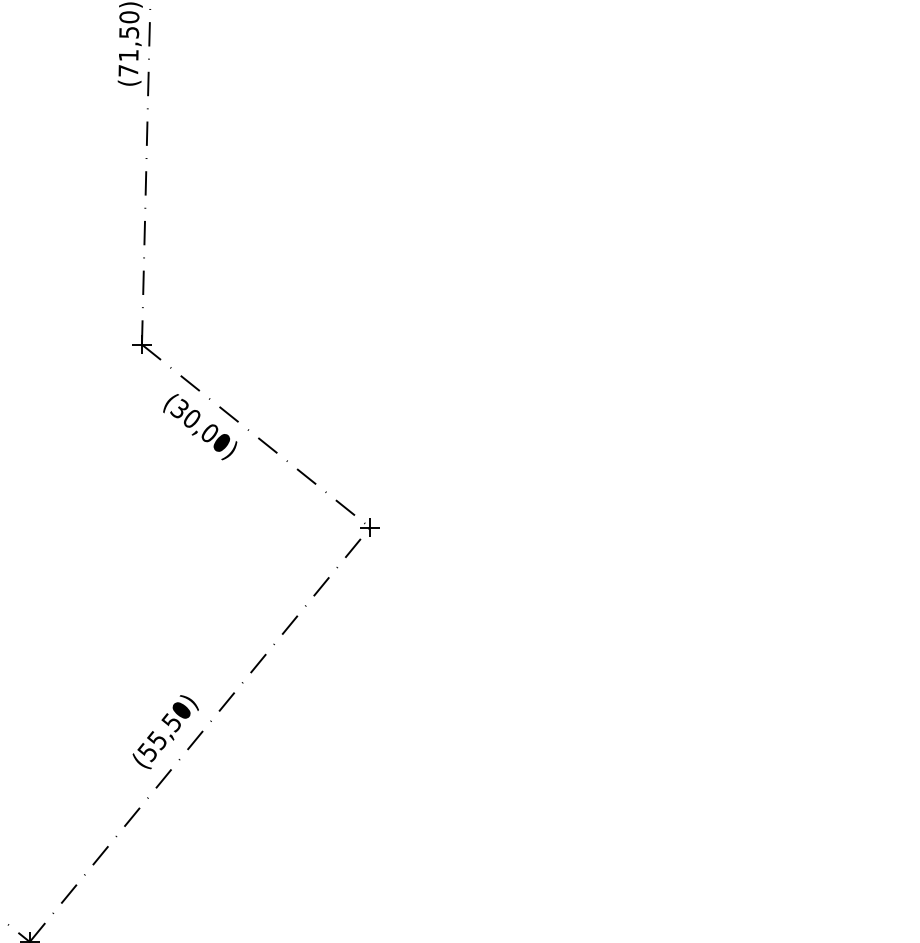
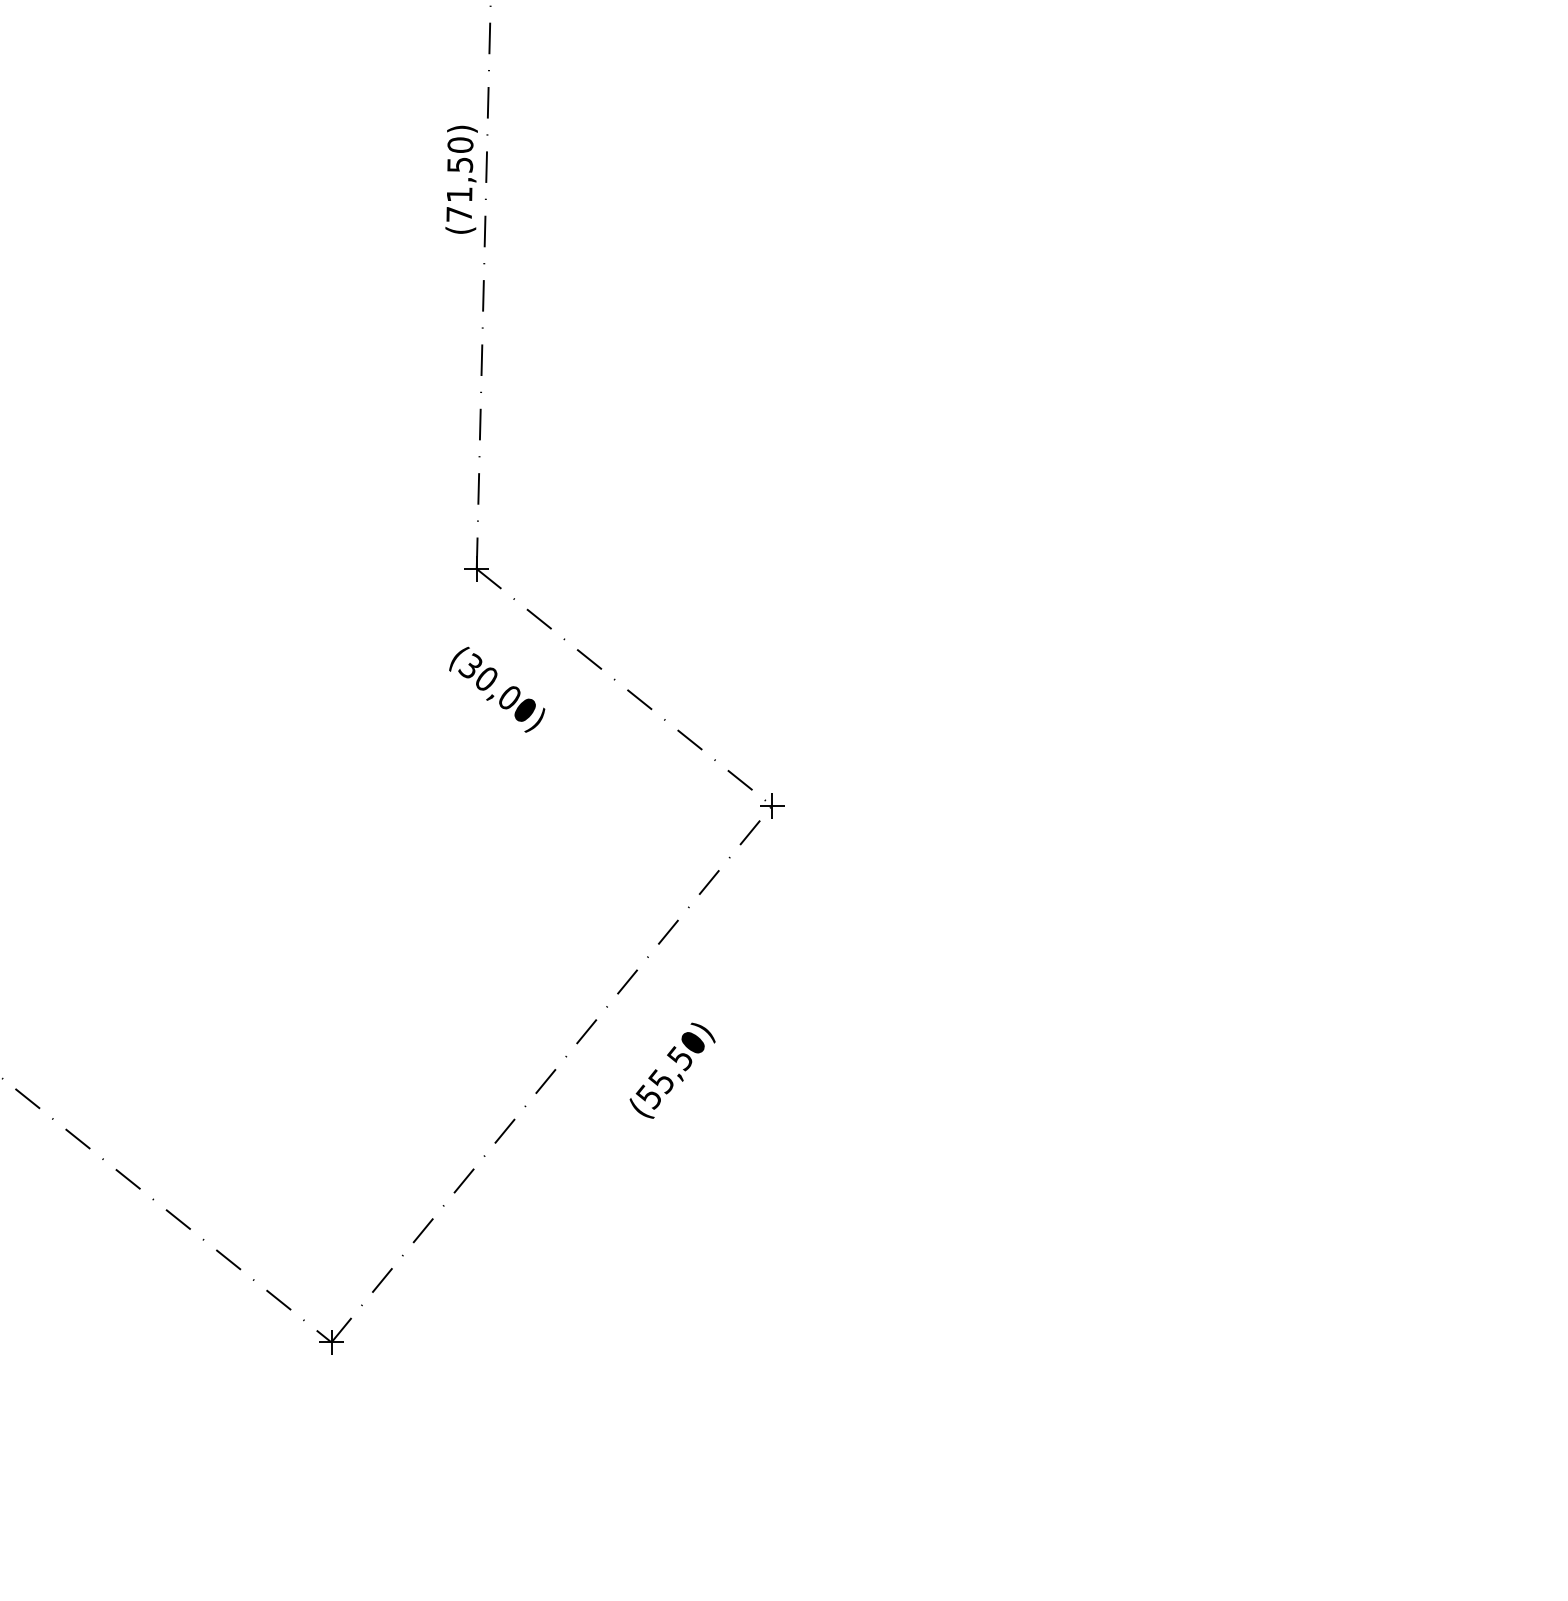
text: (200, 426) -> (497, 689), moved
text: (165, 731) -> (672, 1070), moved

